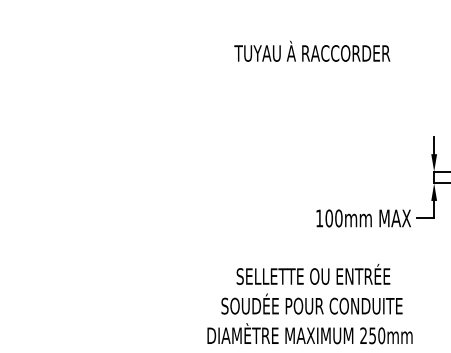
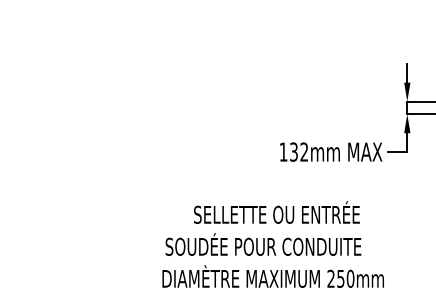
text: (333, 218) -> (298, 152), 100mm -> 132mm
text: (311, 303) -> (262, 243), moved

